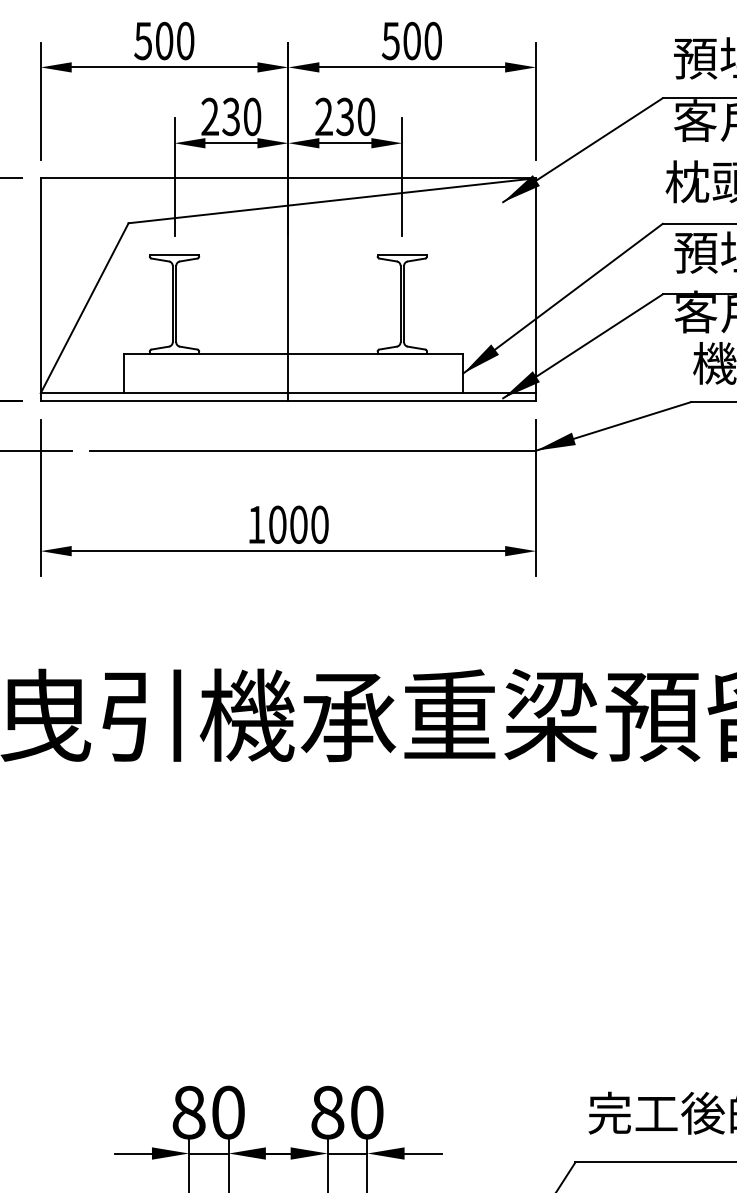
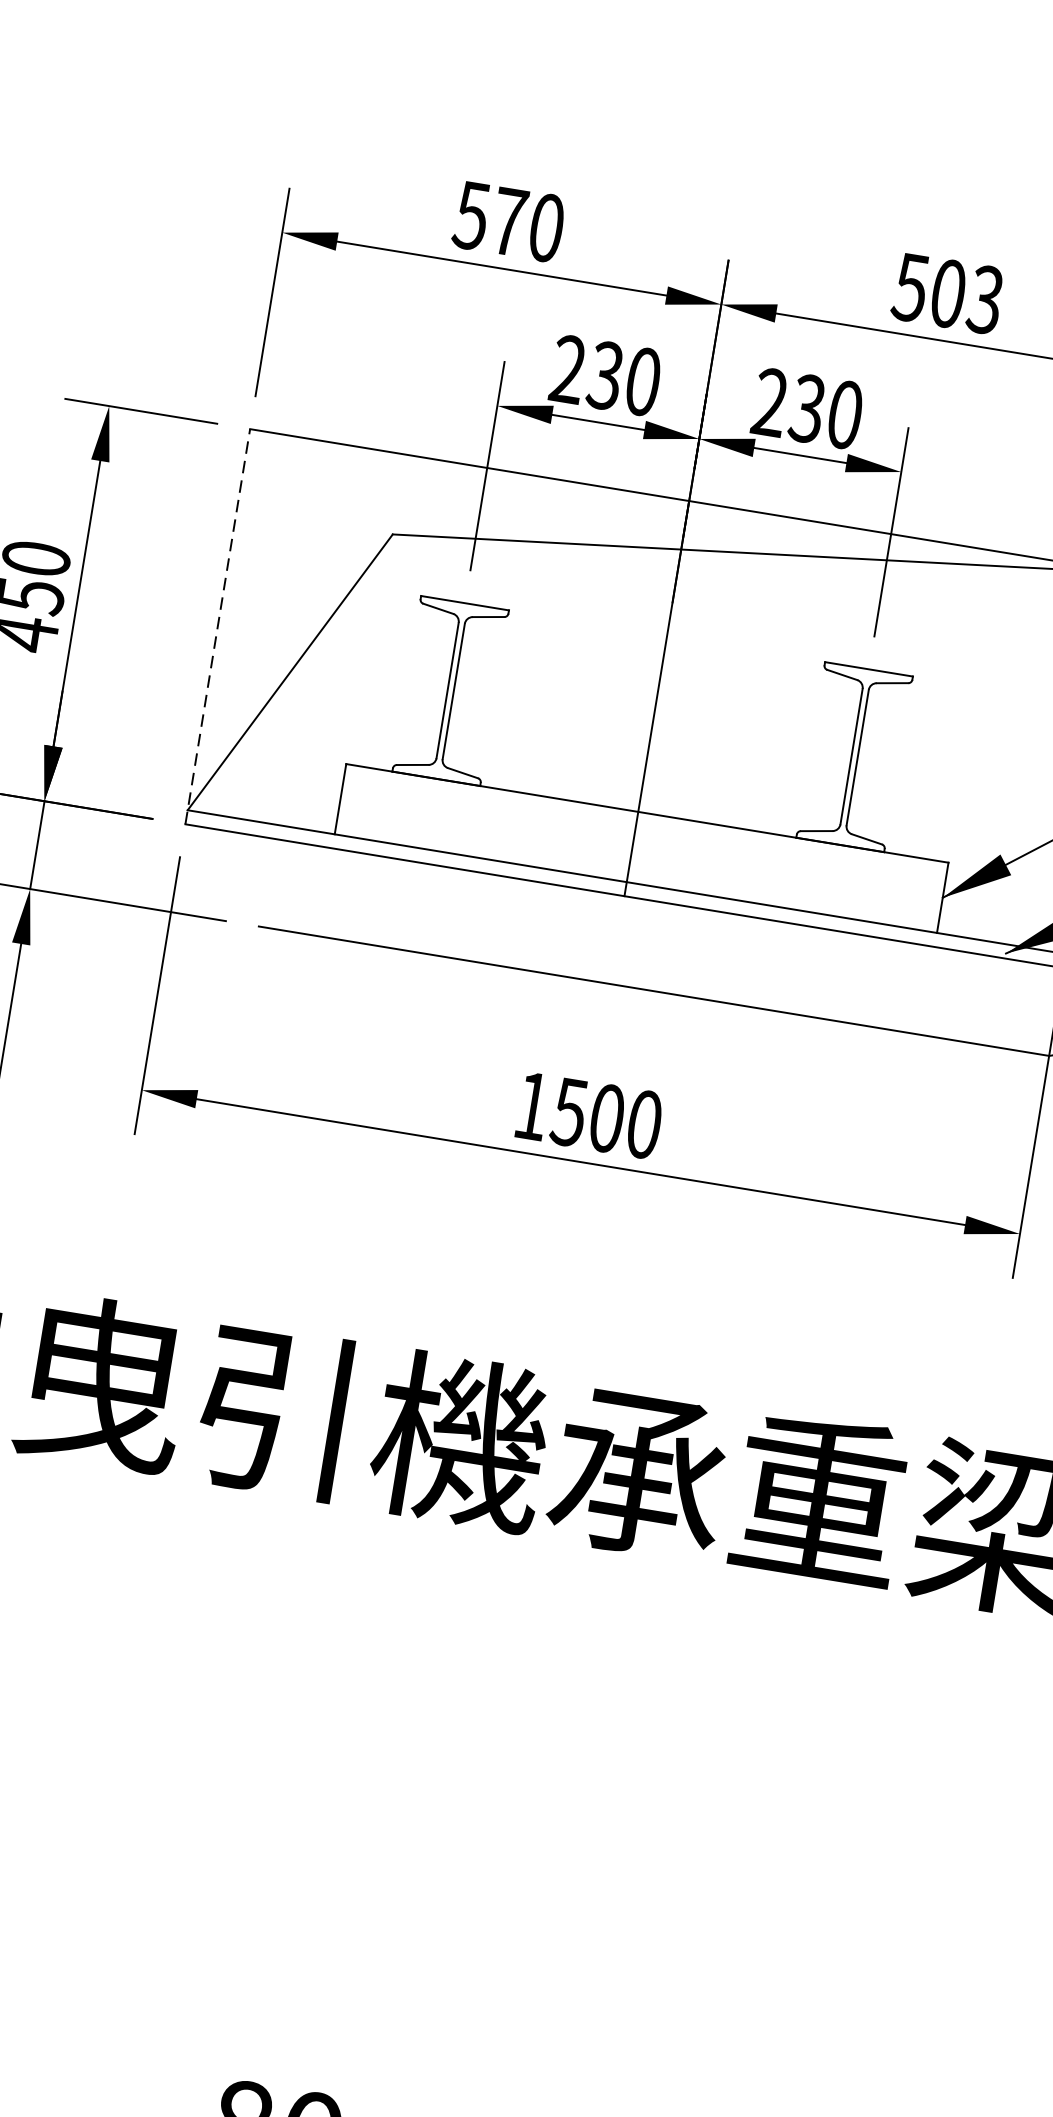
text: (164, 40) -> (509, 220), 500 -> 570
text: (432, 41) -> (984, 300), 500 -> 503
line: (40, 289) -> (217, 626), solid -> dashed
text: (277, 524) -> (569, 1111), 1000 -> 1500

